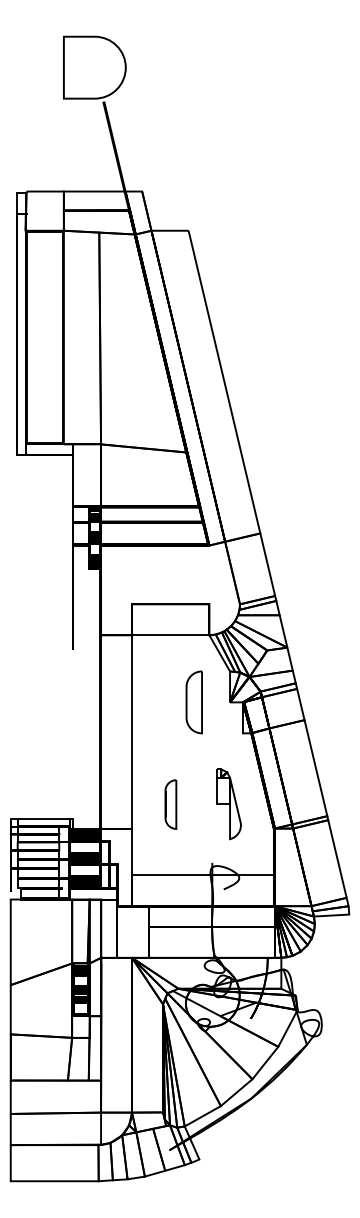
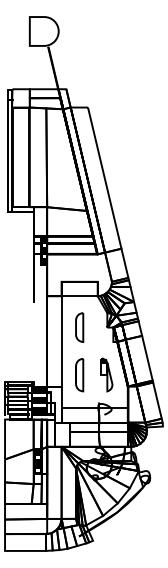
part: (193, 702) -> (79, 327), moved
part: (170, 805) -> (79, 375), size x1.43

